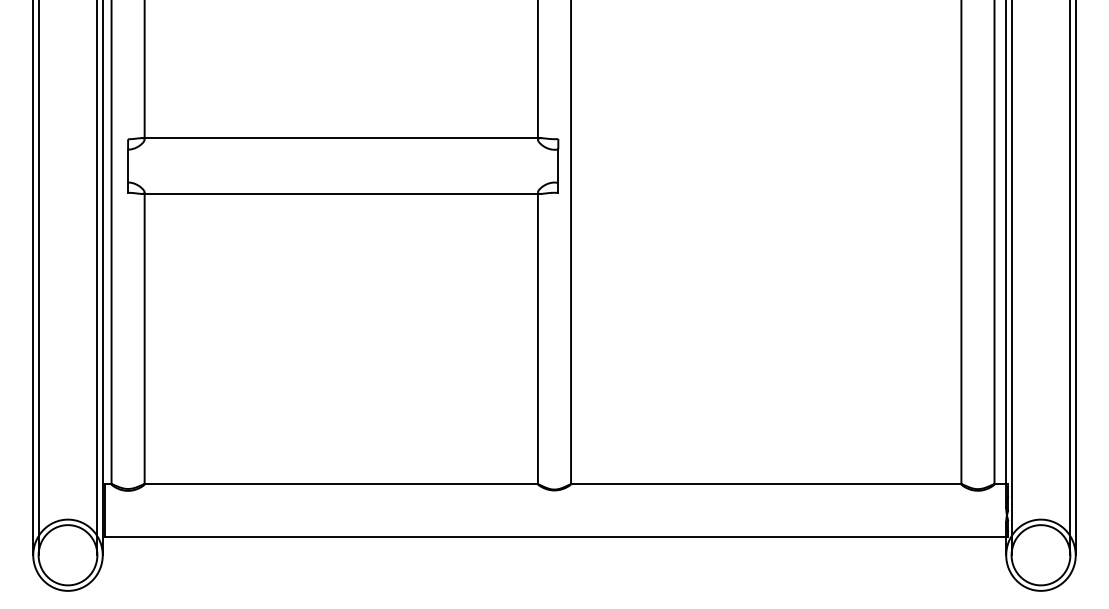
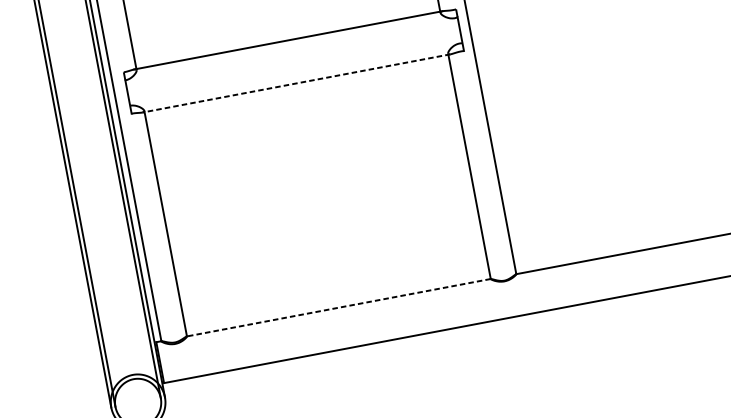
line: (340, 193) -> (295, 83), solid -> dashed
line: (341, 484) -> (339, 307), solid -> dashed

